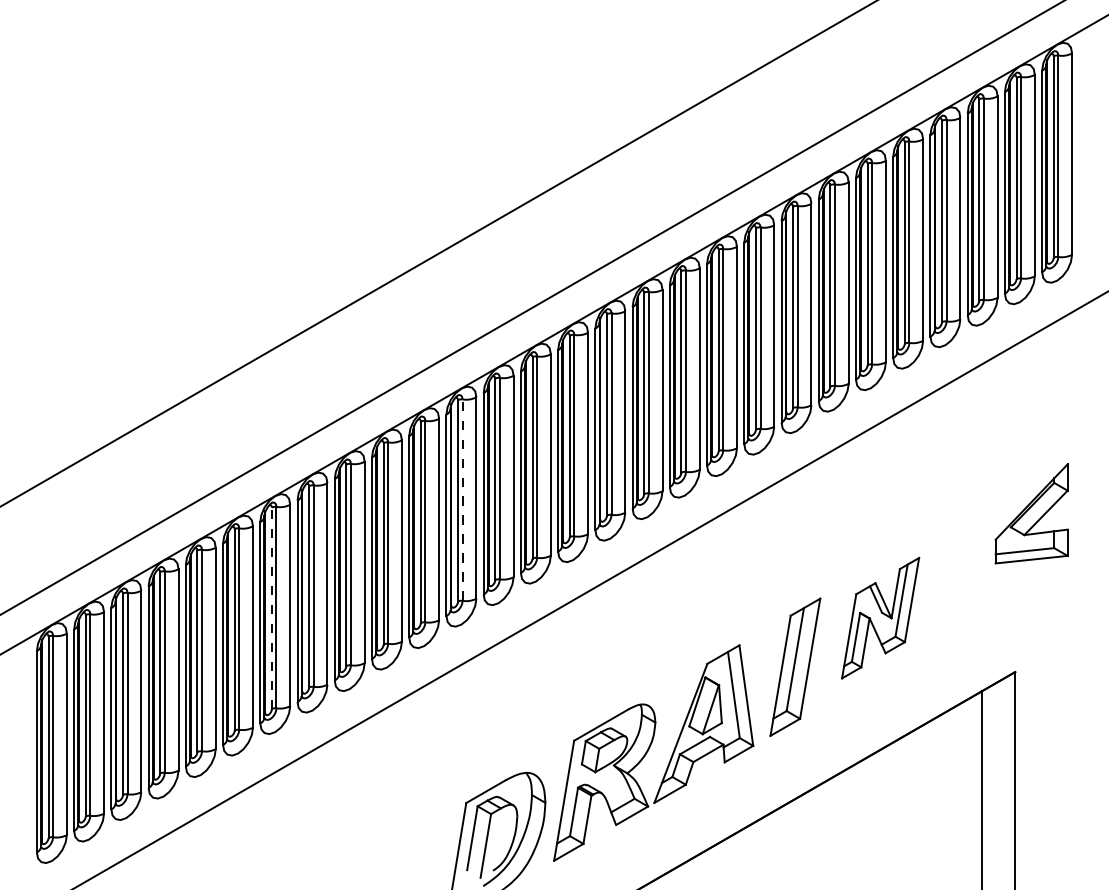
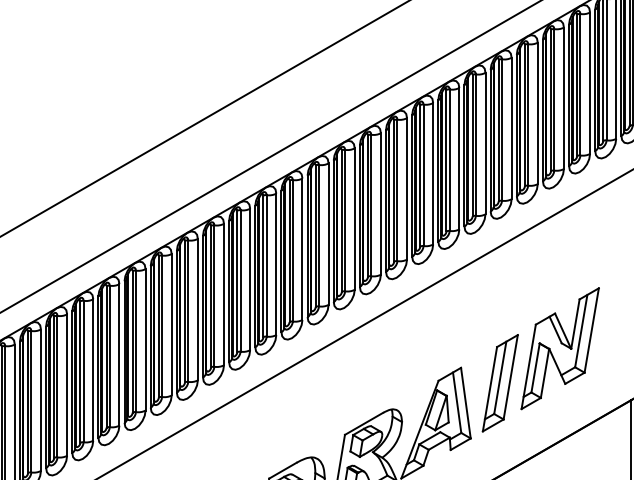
line: (462, 500) -> (266, 266), dashed -> solid
line: (271, 608) -> (132, 341), dashed -> solid
part: (880, 618) -> (560, 348), size x1.43

